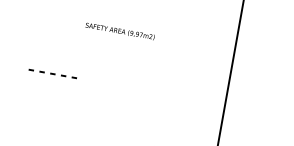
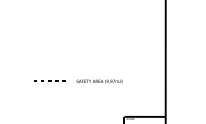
text: (119, 31) -> (99, 81), moved

